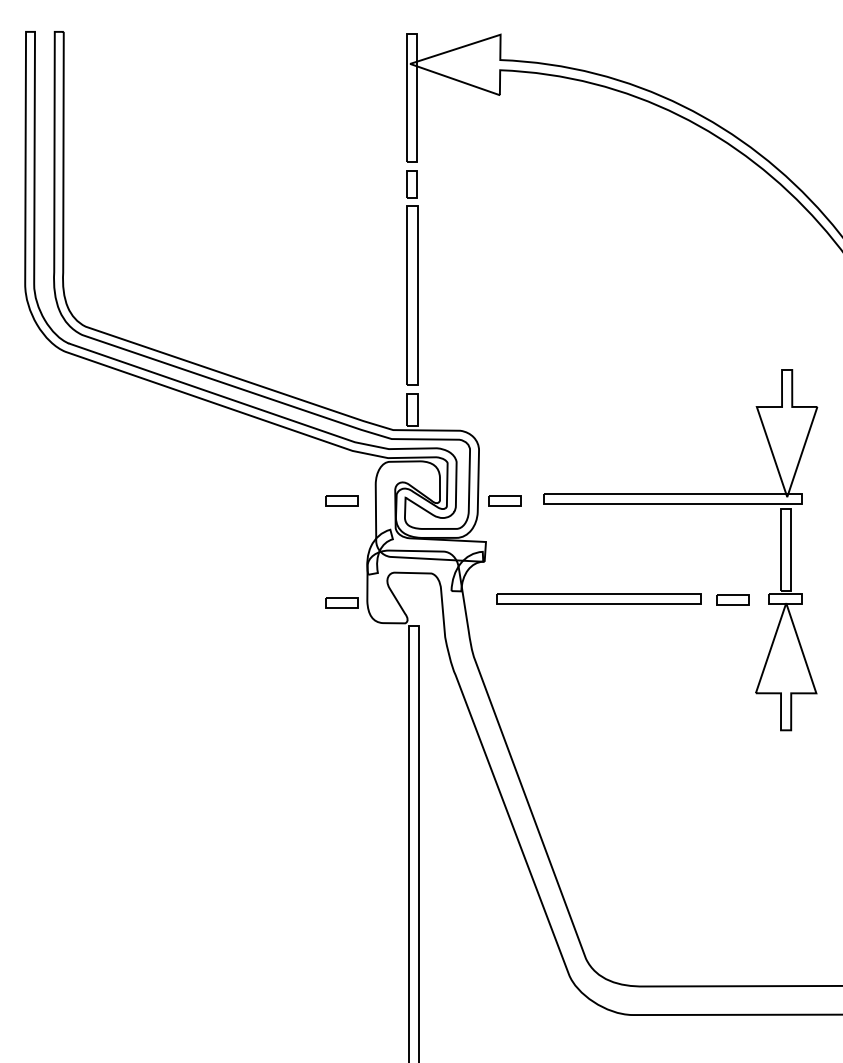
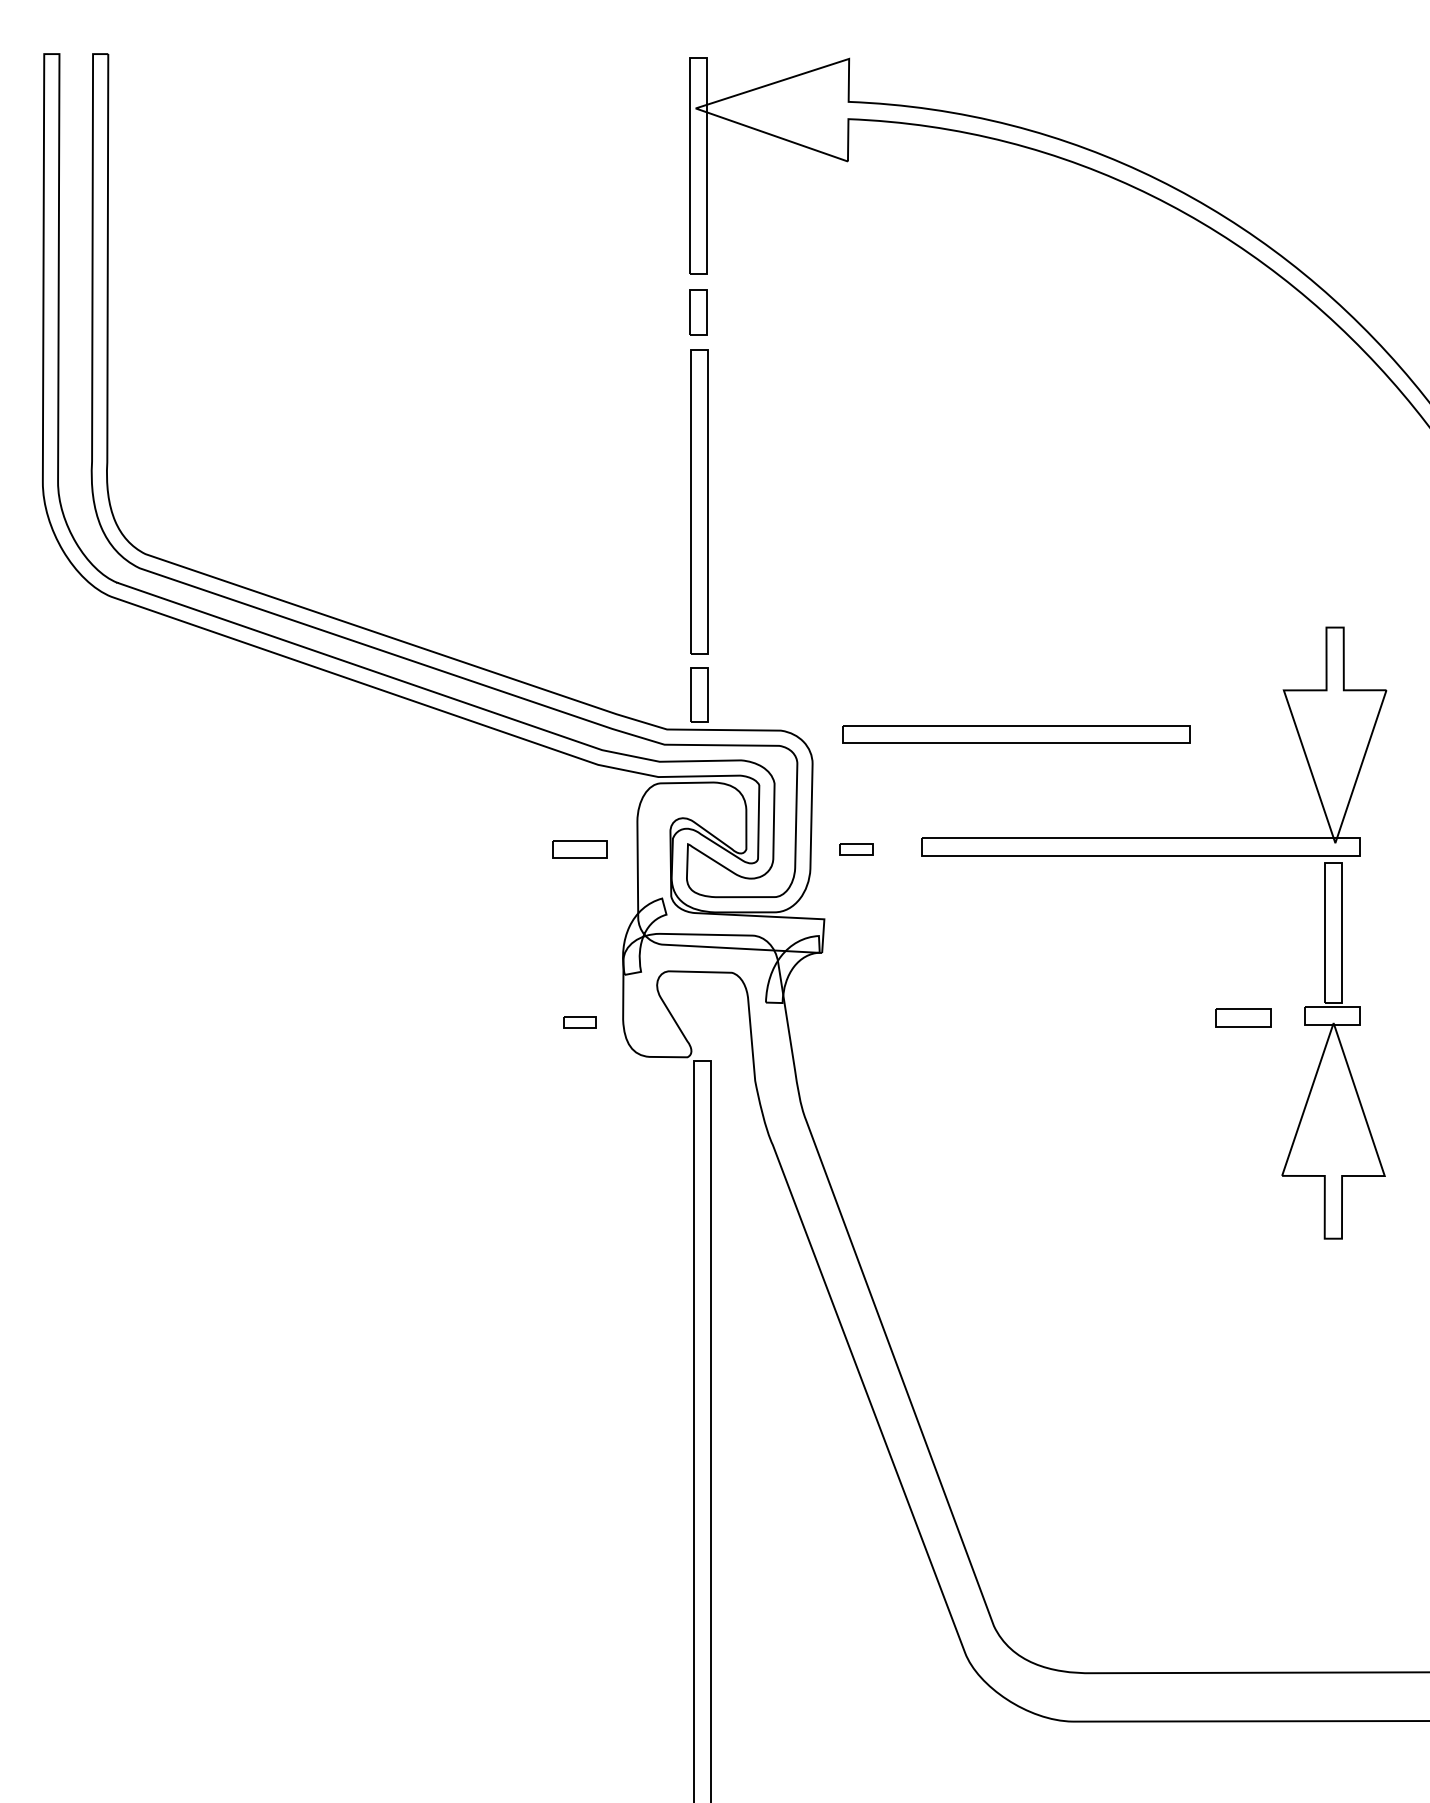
part: (504, 500) -> (855, 848), size x0.6
part: (598, 598) -> (1015, 733), moved
part: (341, 602) -> (579, 1021), size x0.6

